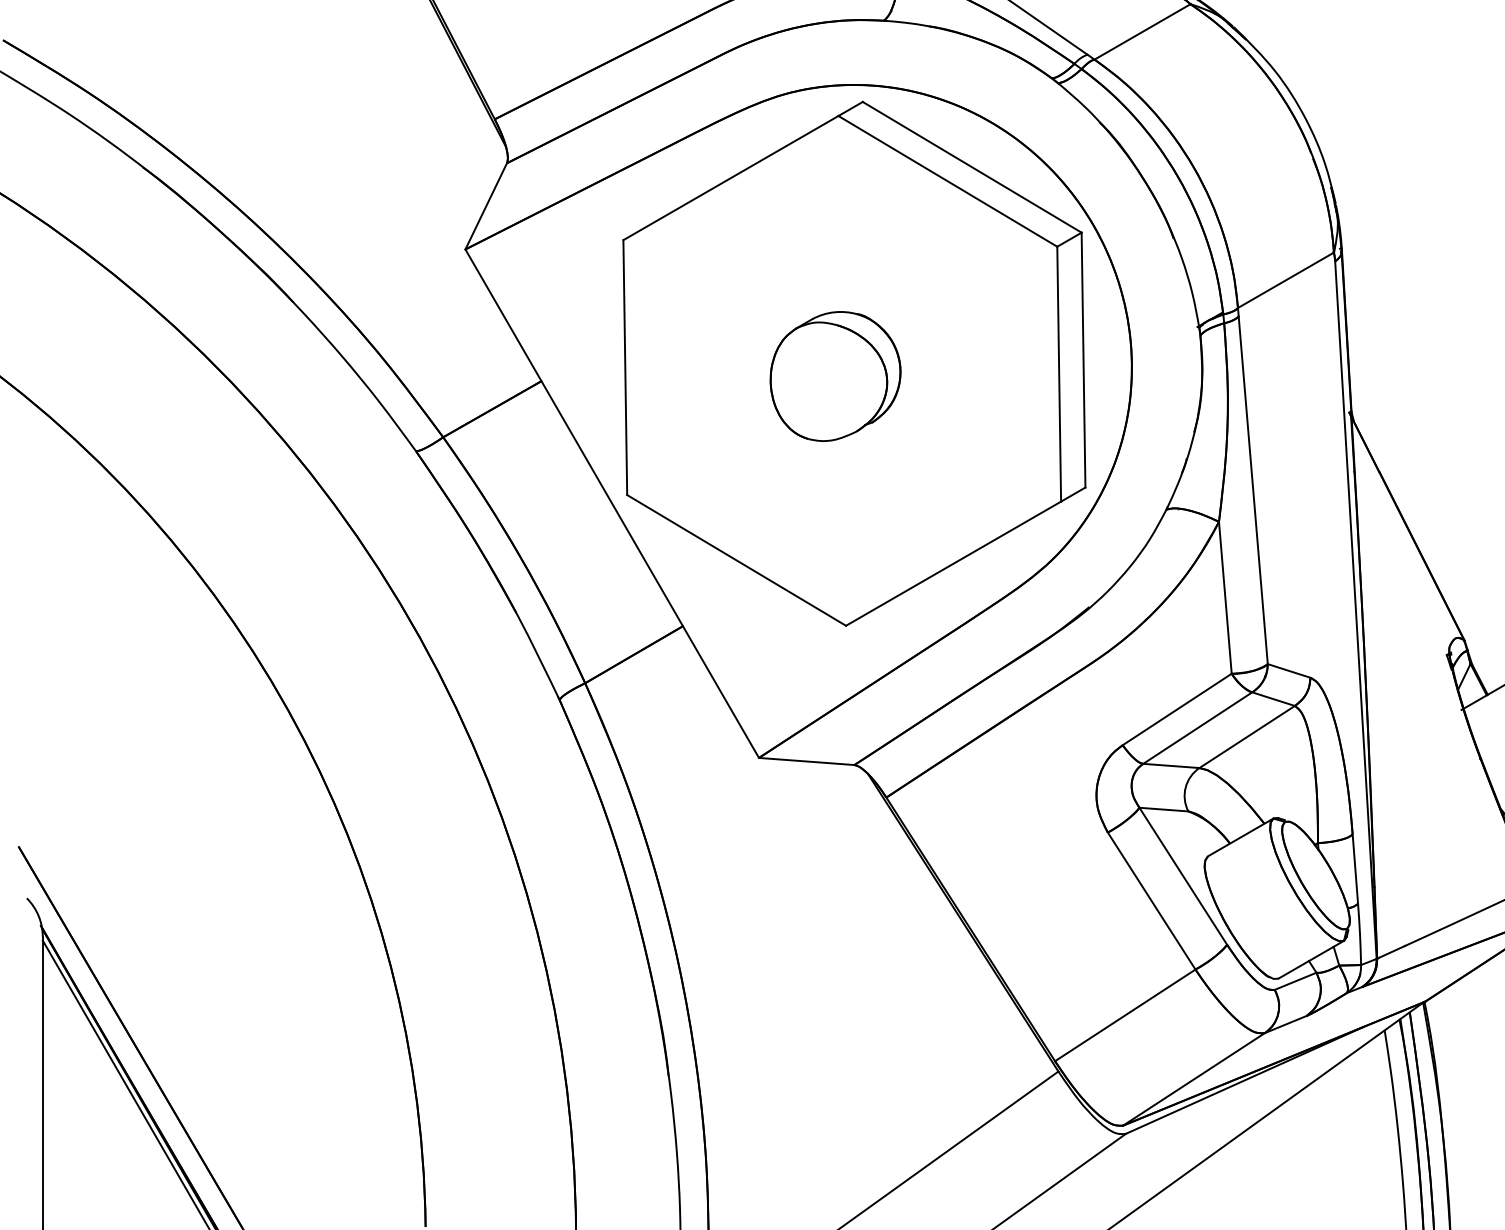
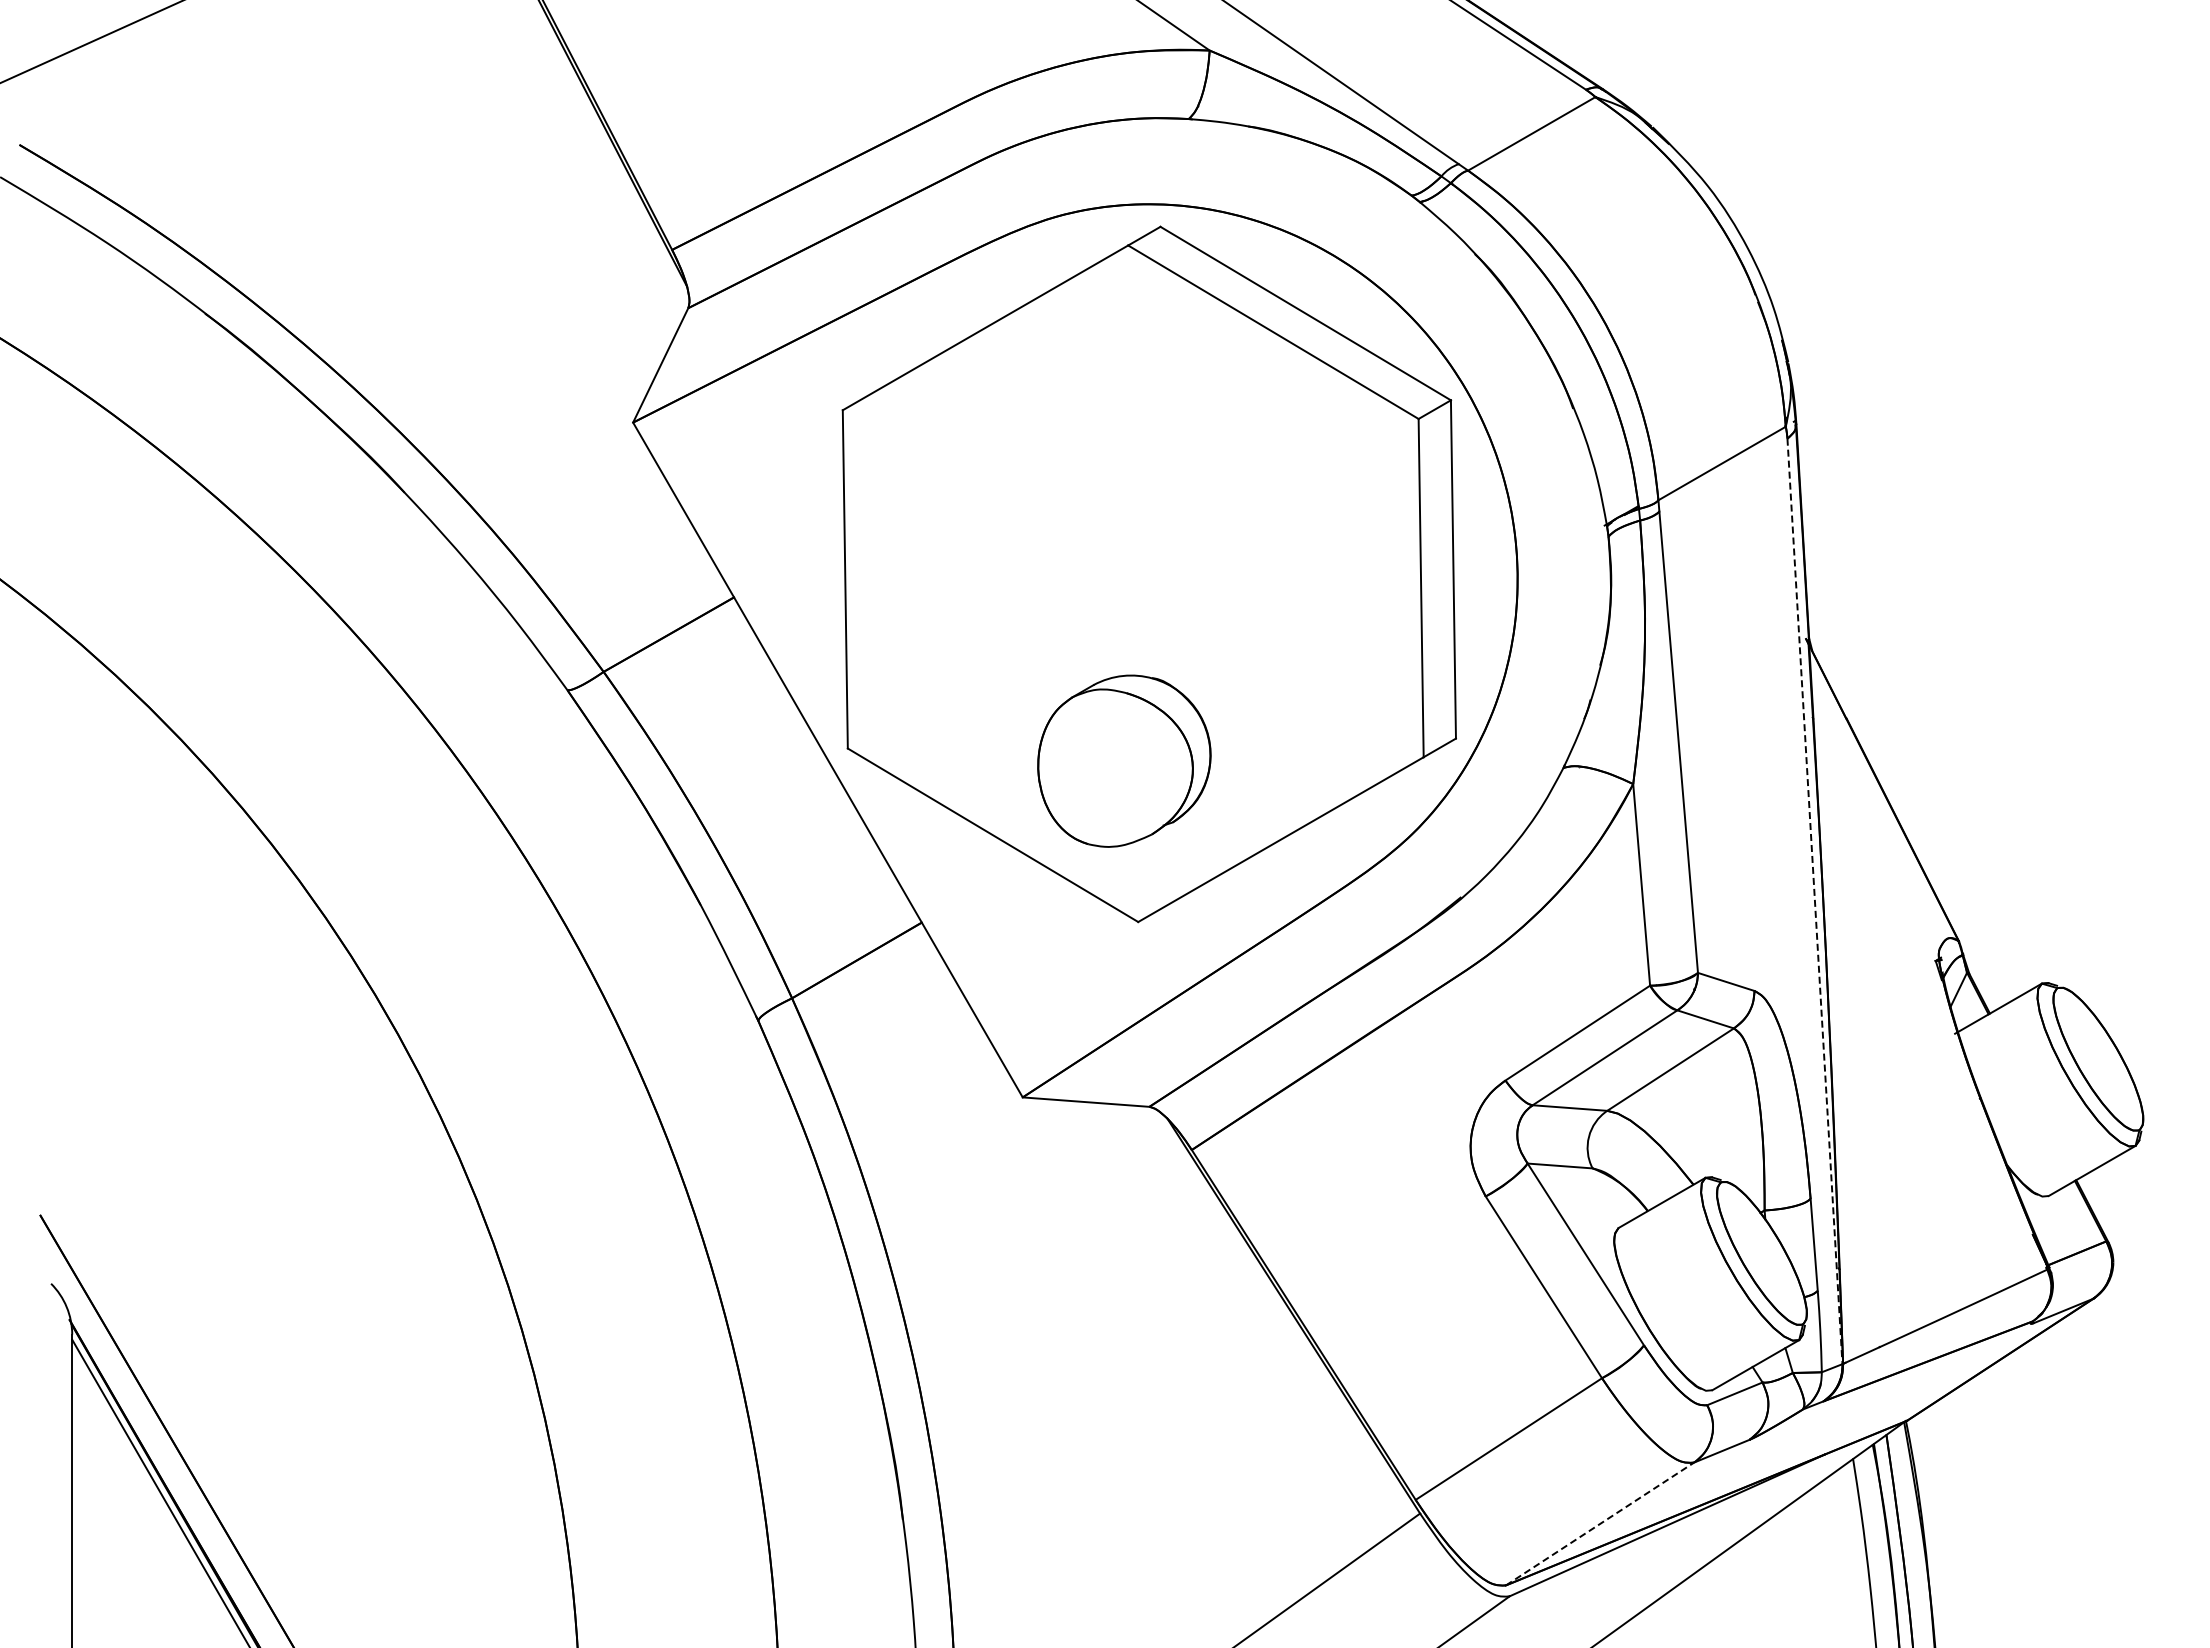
part: (835, 375) -> (1124, 760), moved
line: (1355, 610) -> (1814, 901), solid -> dashed
line: (1194, 1078) -> (1600, 1523), solid -> dashed

